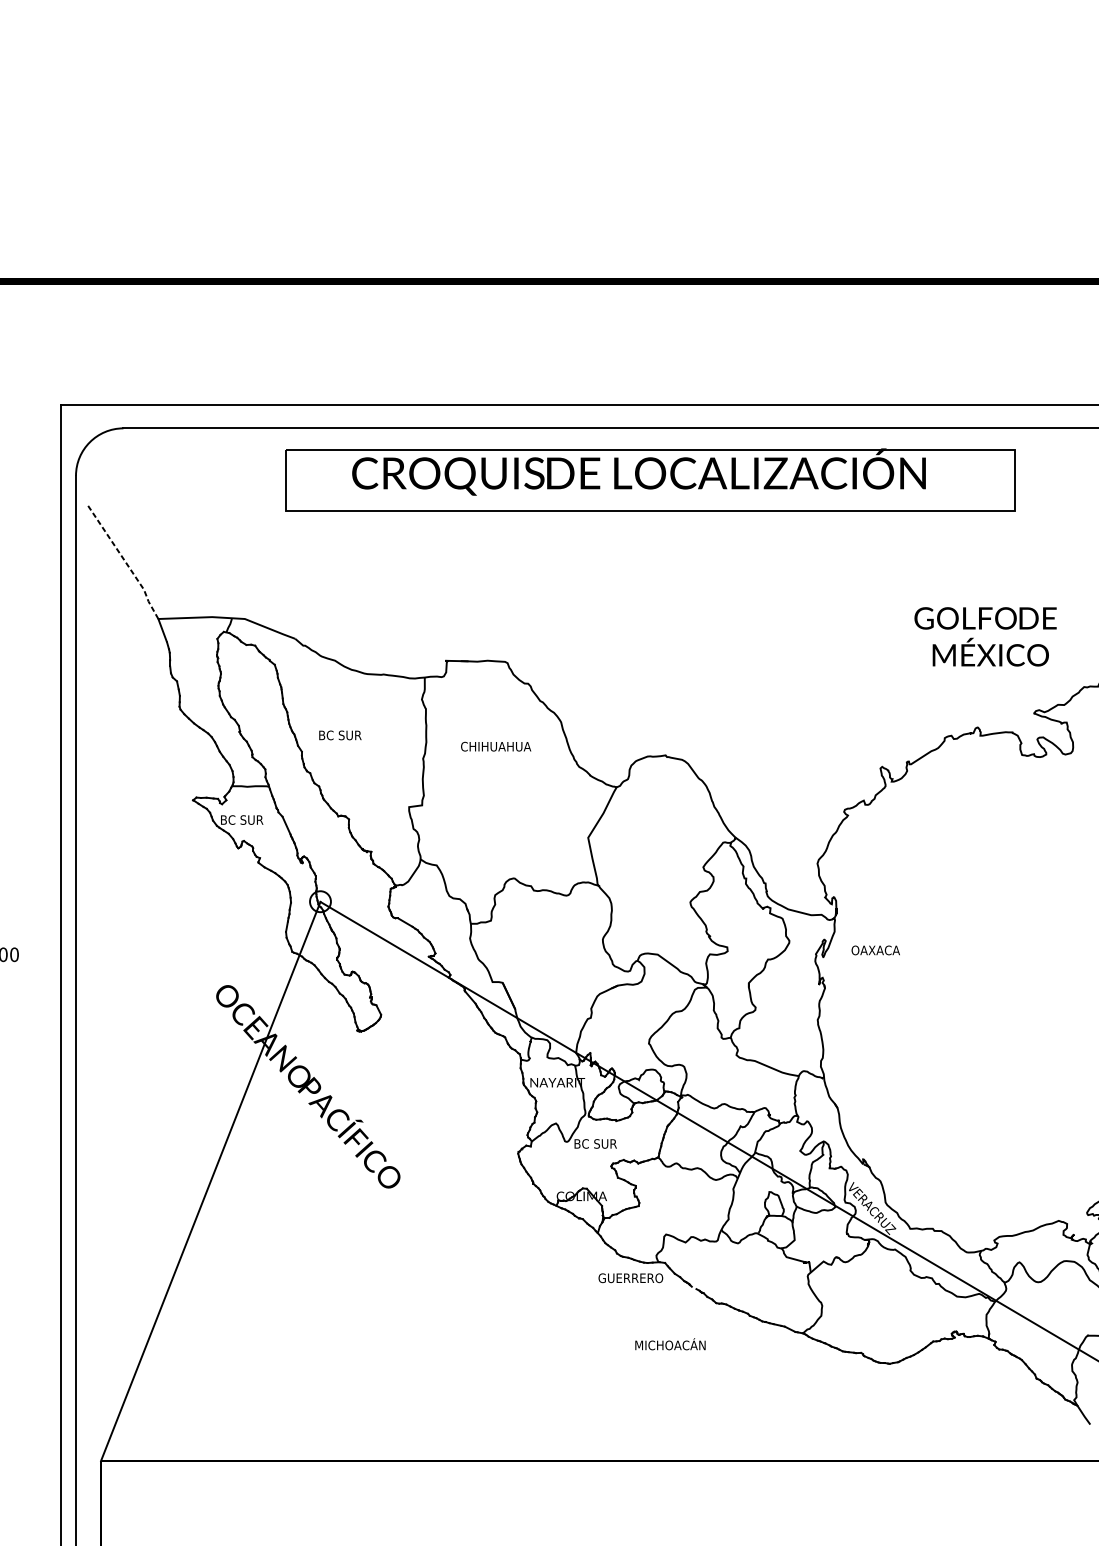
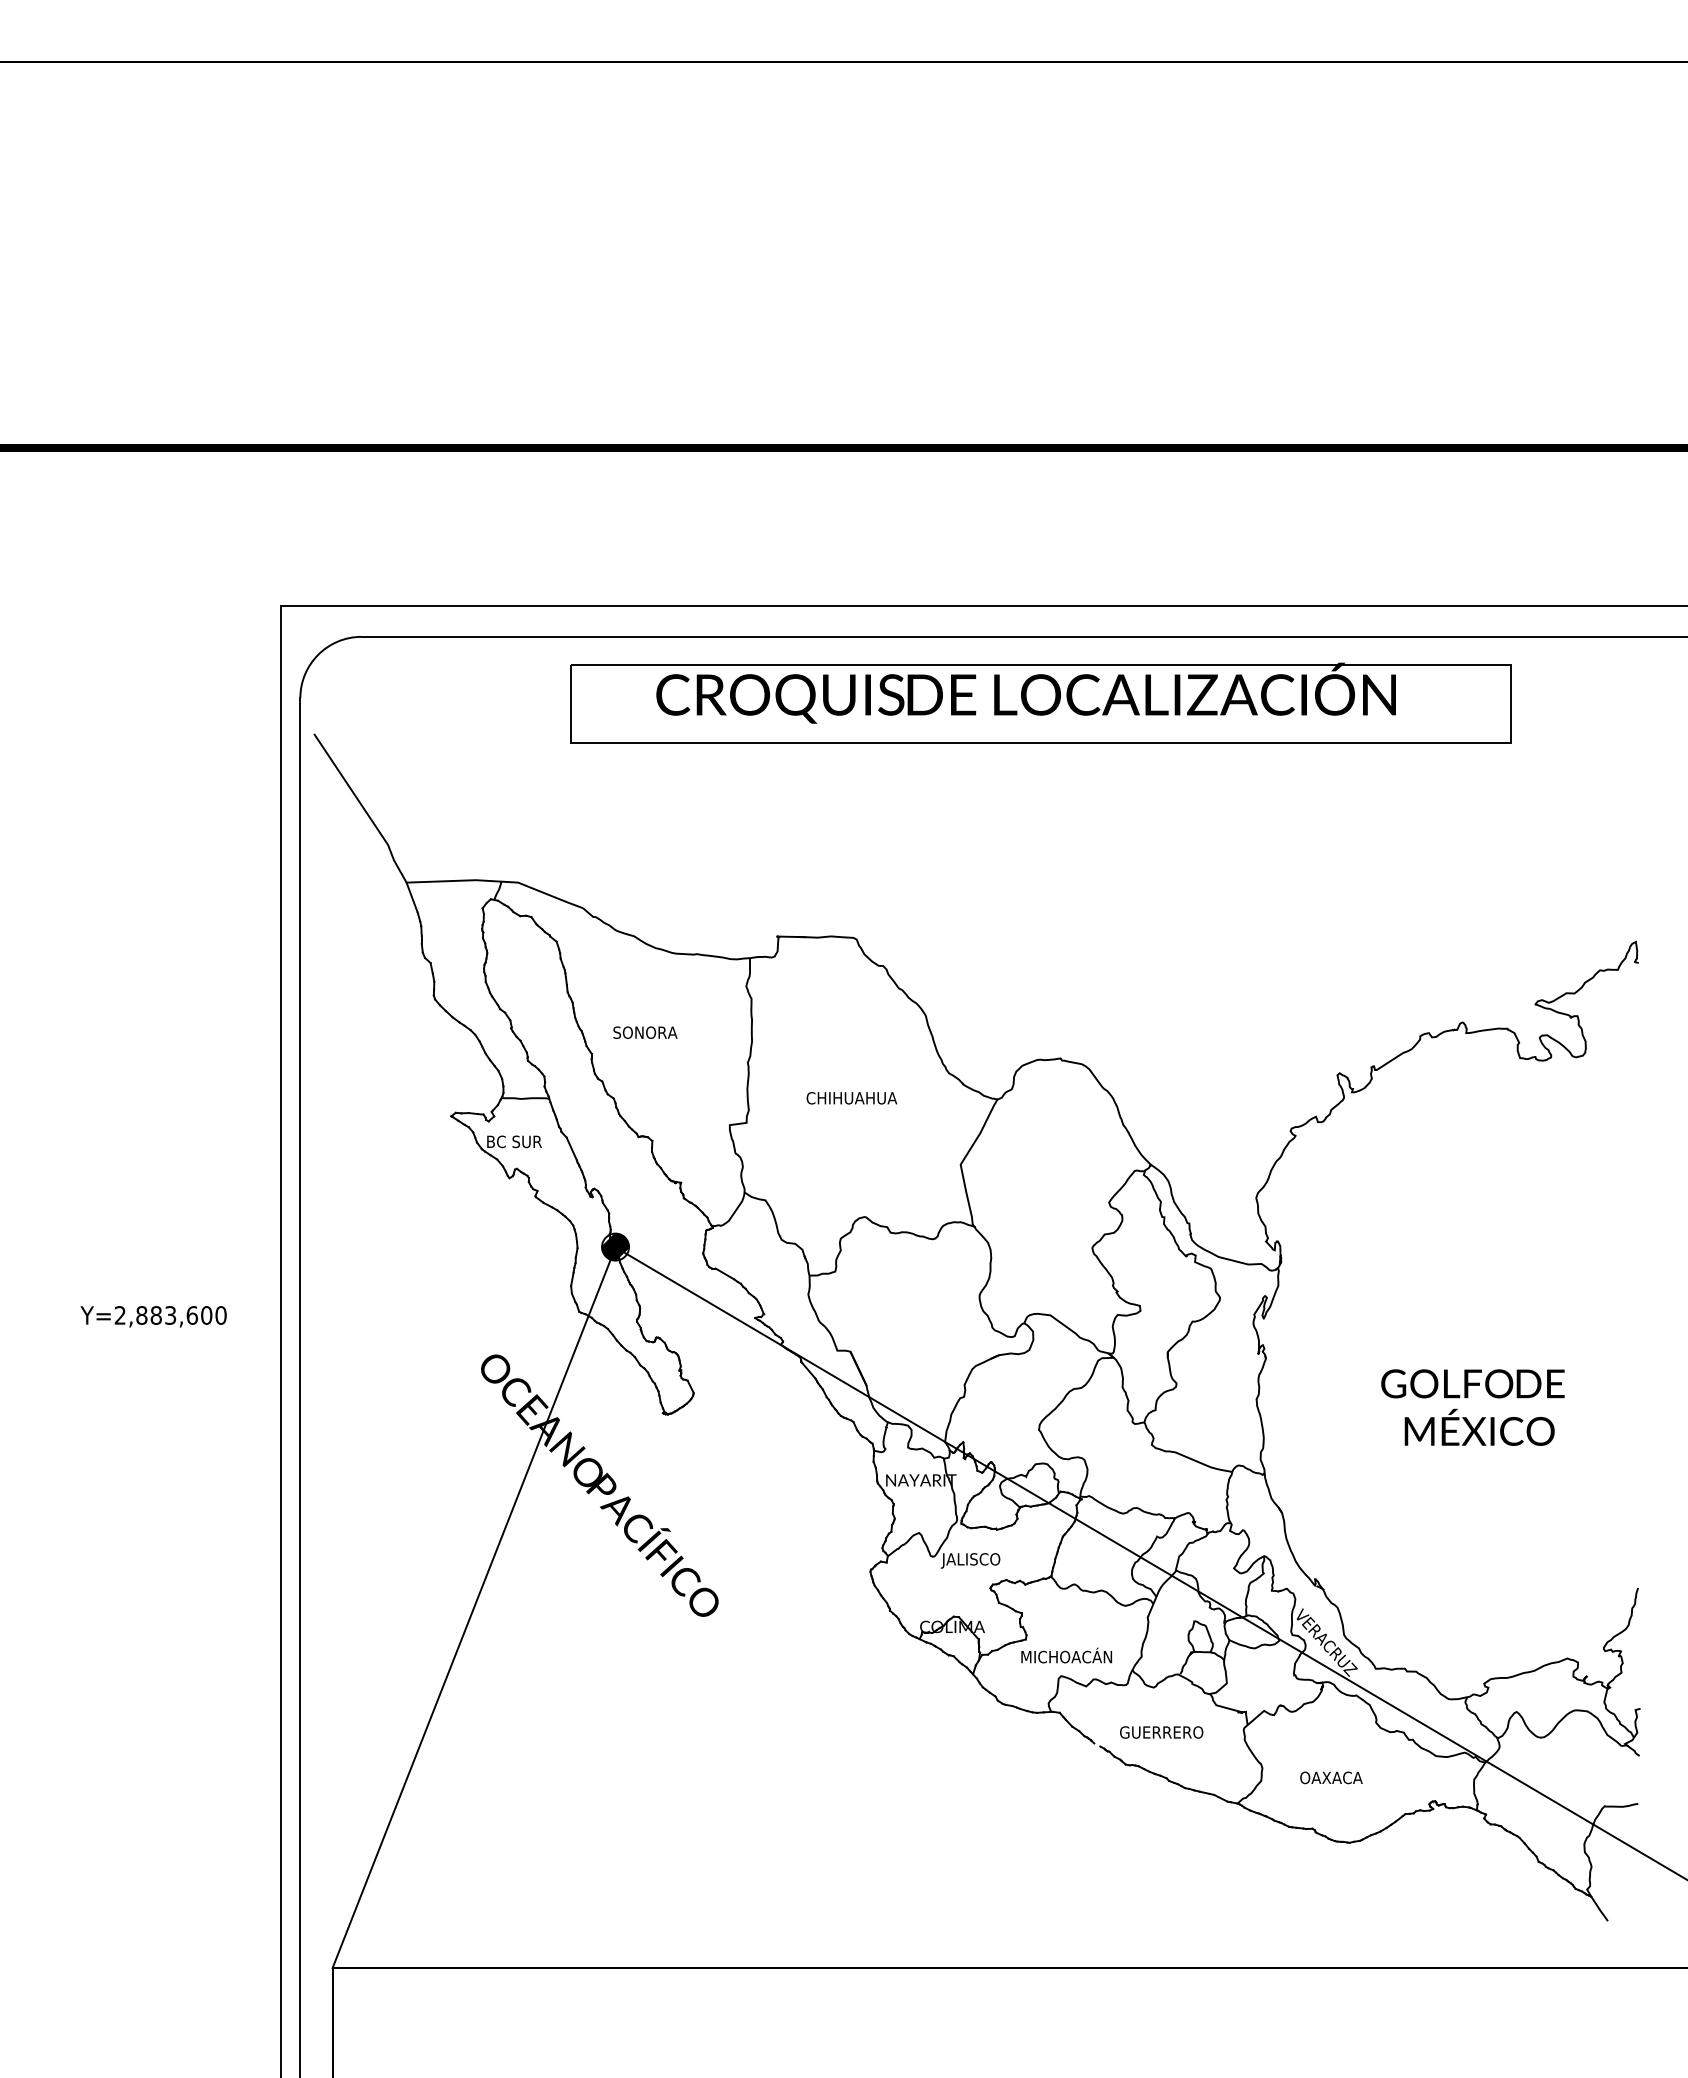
line: (124, 560) -> (363, 807), dashed -> solid
text: (985, 636) -> (1472, 1407), moved
text: (343, 735) -> (645, 1032), BC SUR -> SONORA
text: (495, 746) -> (851, 1098), moved
hatch: (320, 901) -> (615, 1246), added
text: (875, 950) -> (1331, 1777), moved
text: (595, 1144) -> (970, 1560), BC SUR -> JALISCO
text: (630, 1278) -> (1161, 1732), moved
text: (670, 1344) -> (1066, 1655), moved

